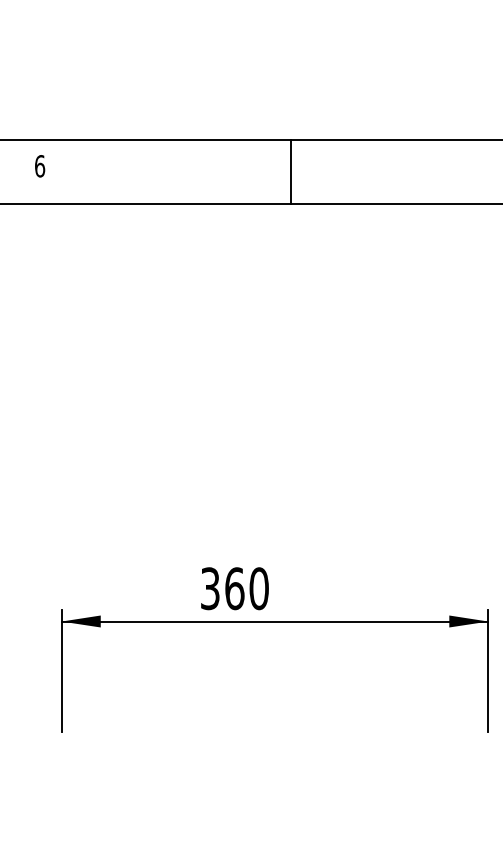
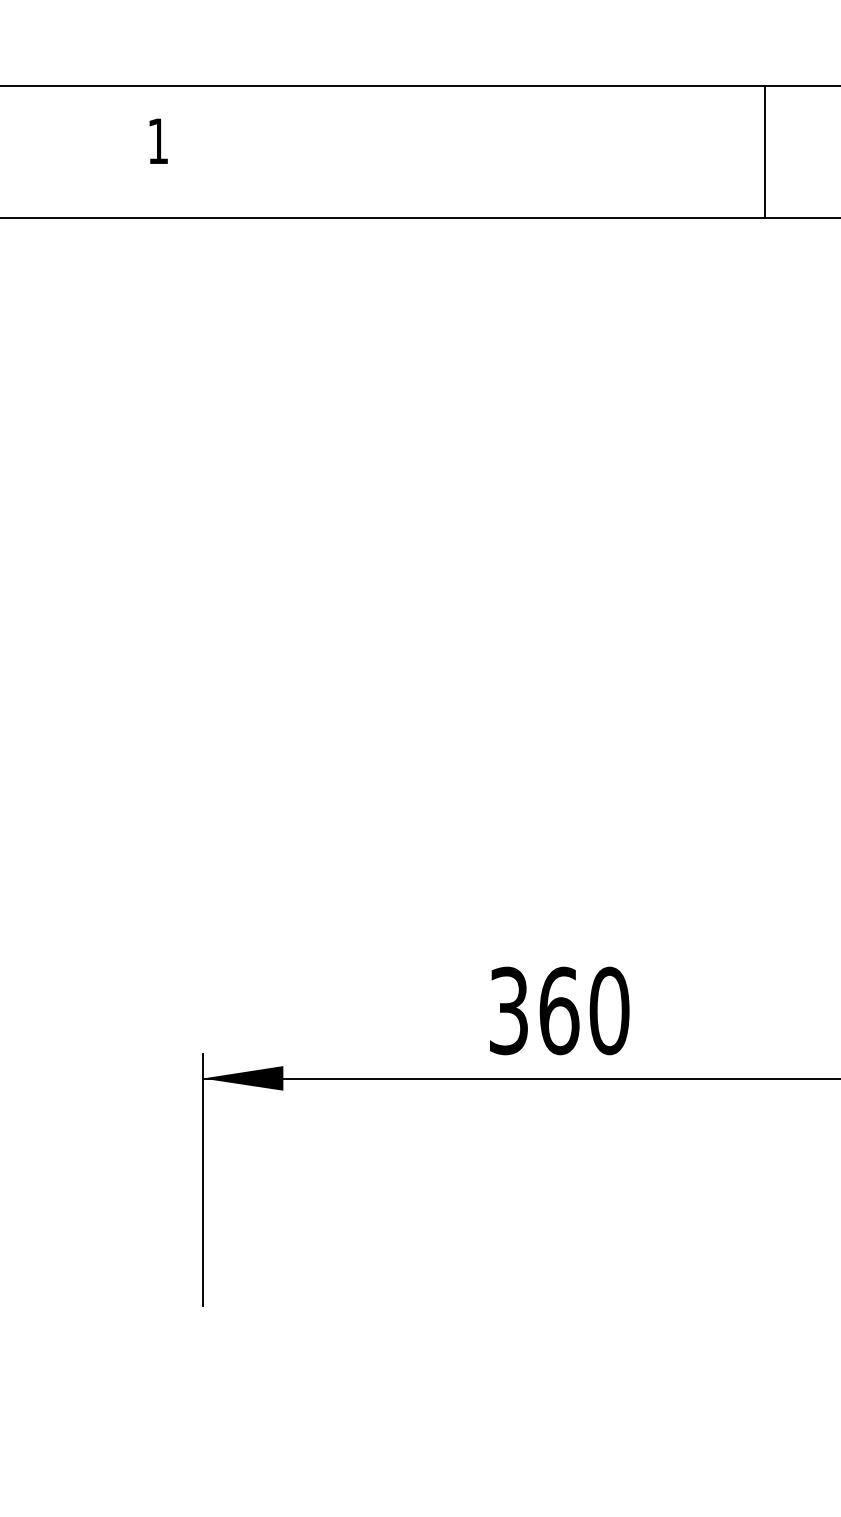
text: (40, 166) -> (159, 141), 6 -> 1
line: (290, 171) -> (764, 152), moved

